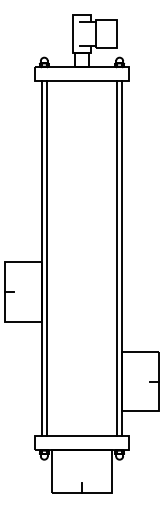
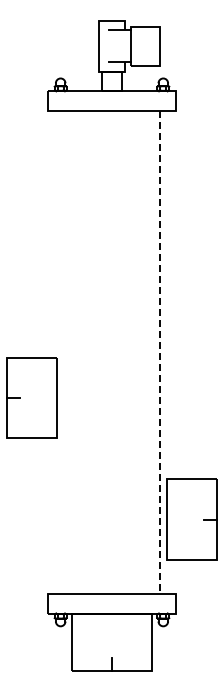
line: (42, 258) -> (57, 352), removed
line: (46, 258) -> (63, 352), removed
line: (117, 258) -> (160, 352), solid -> dashed
line: (121, 258) -> (166, 352), removed

